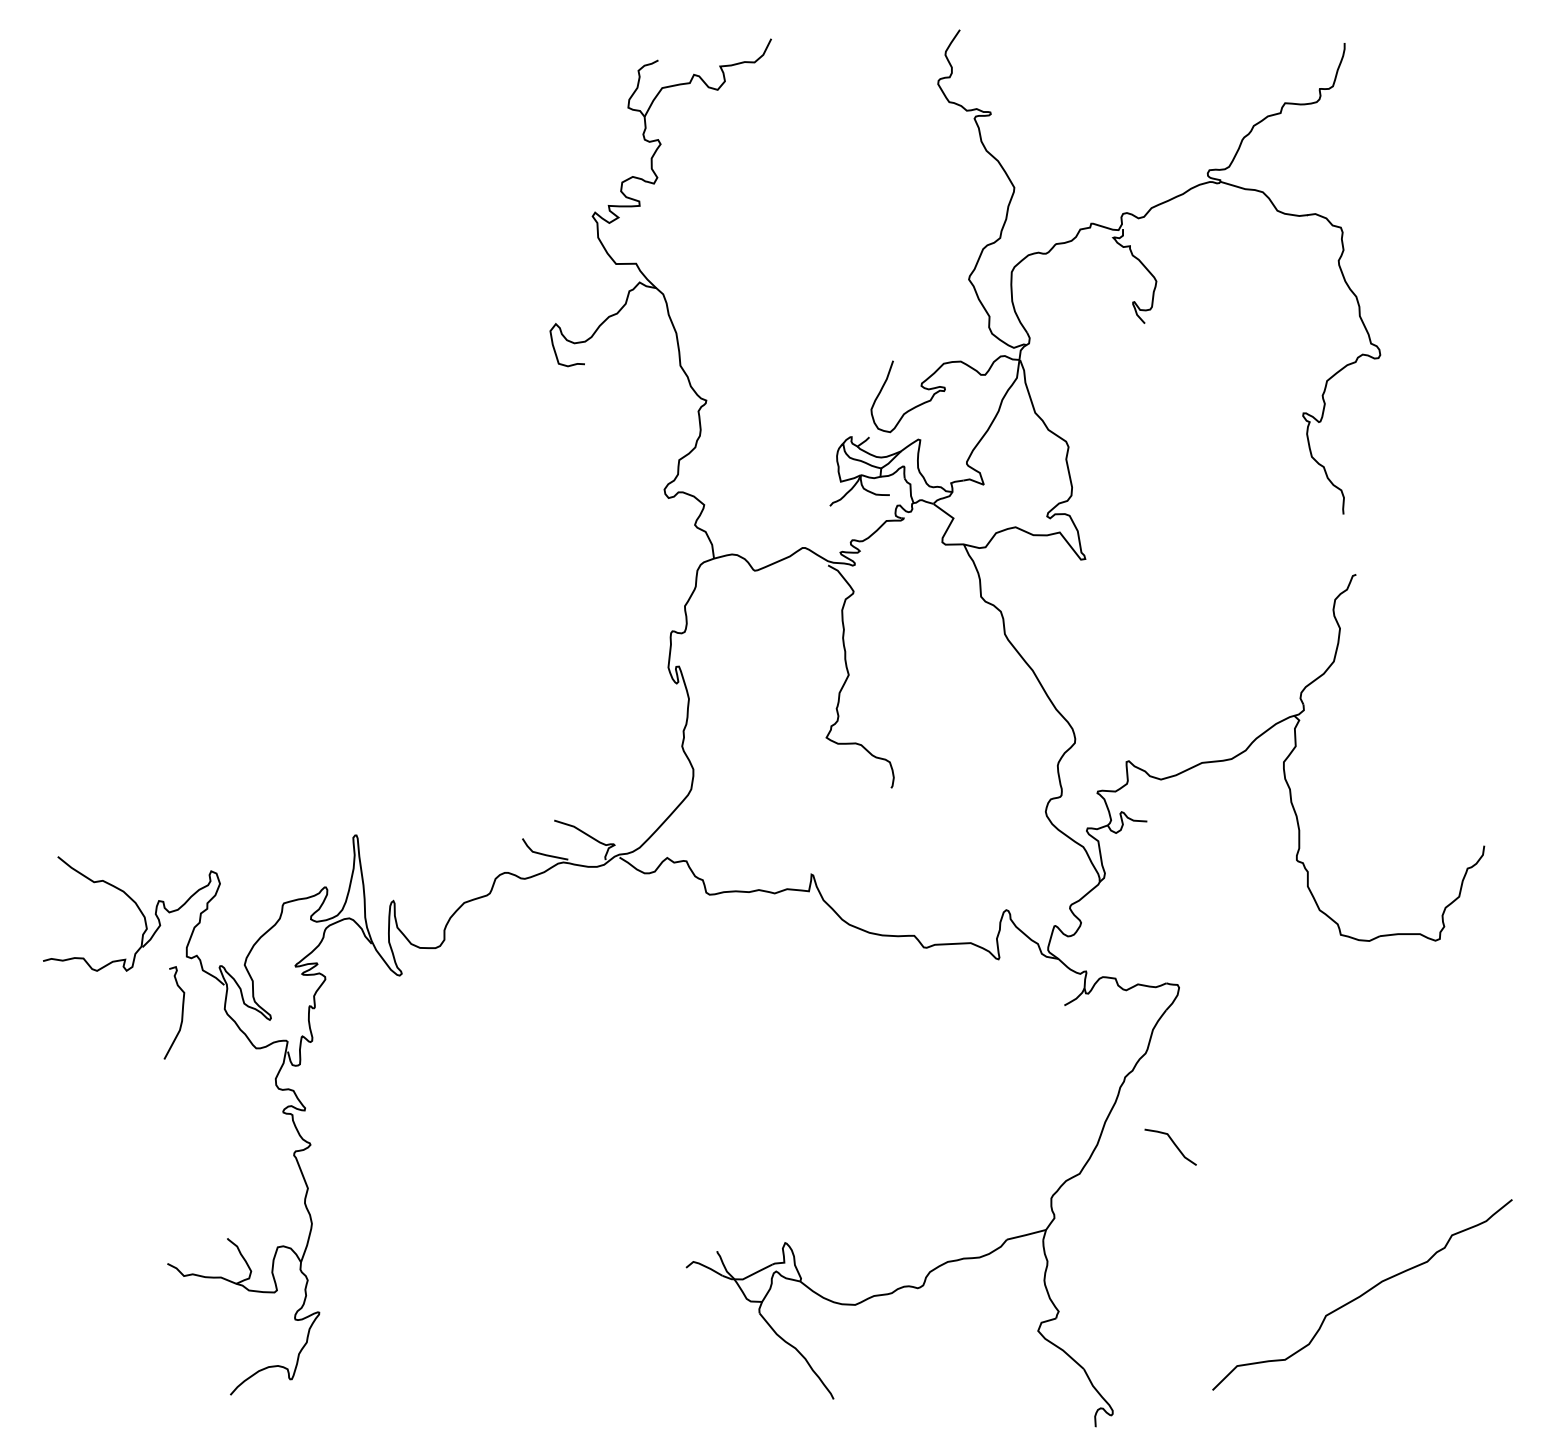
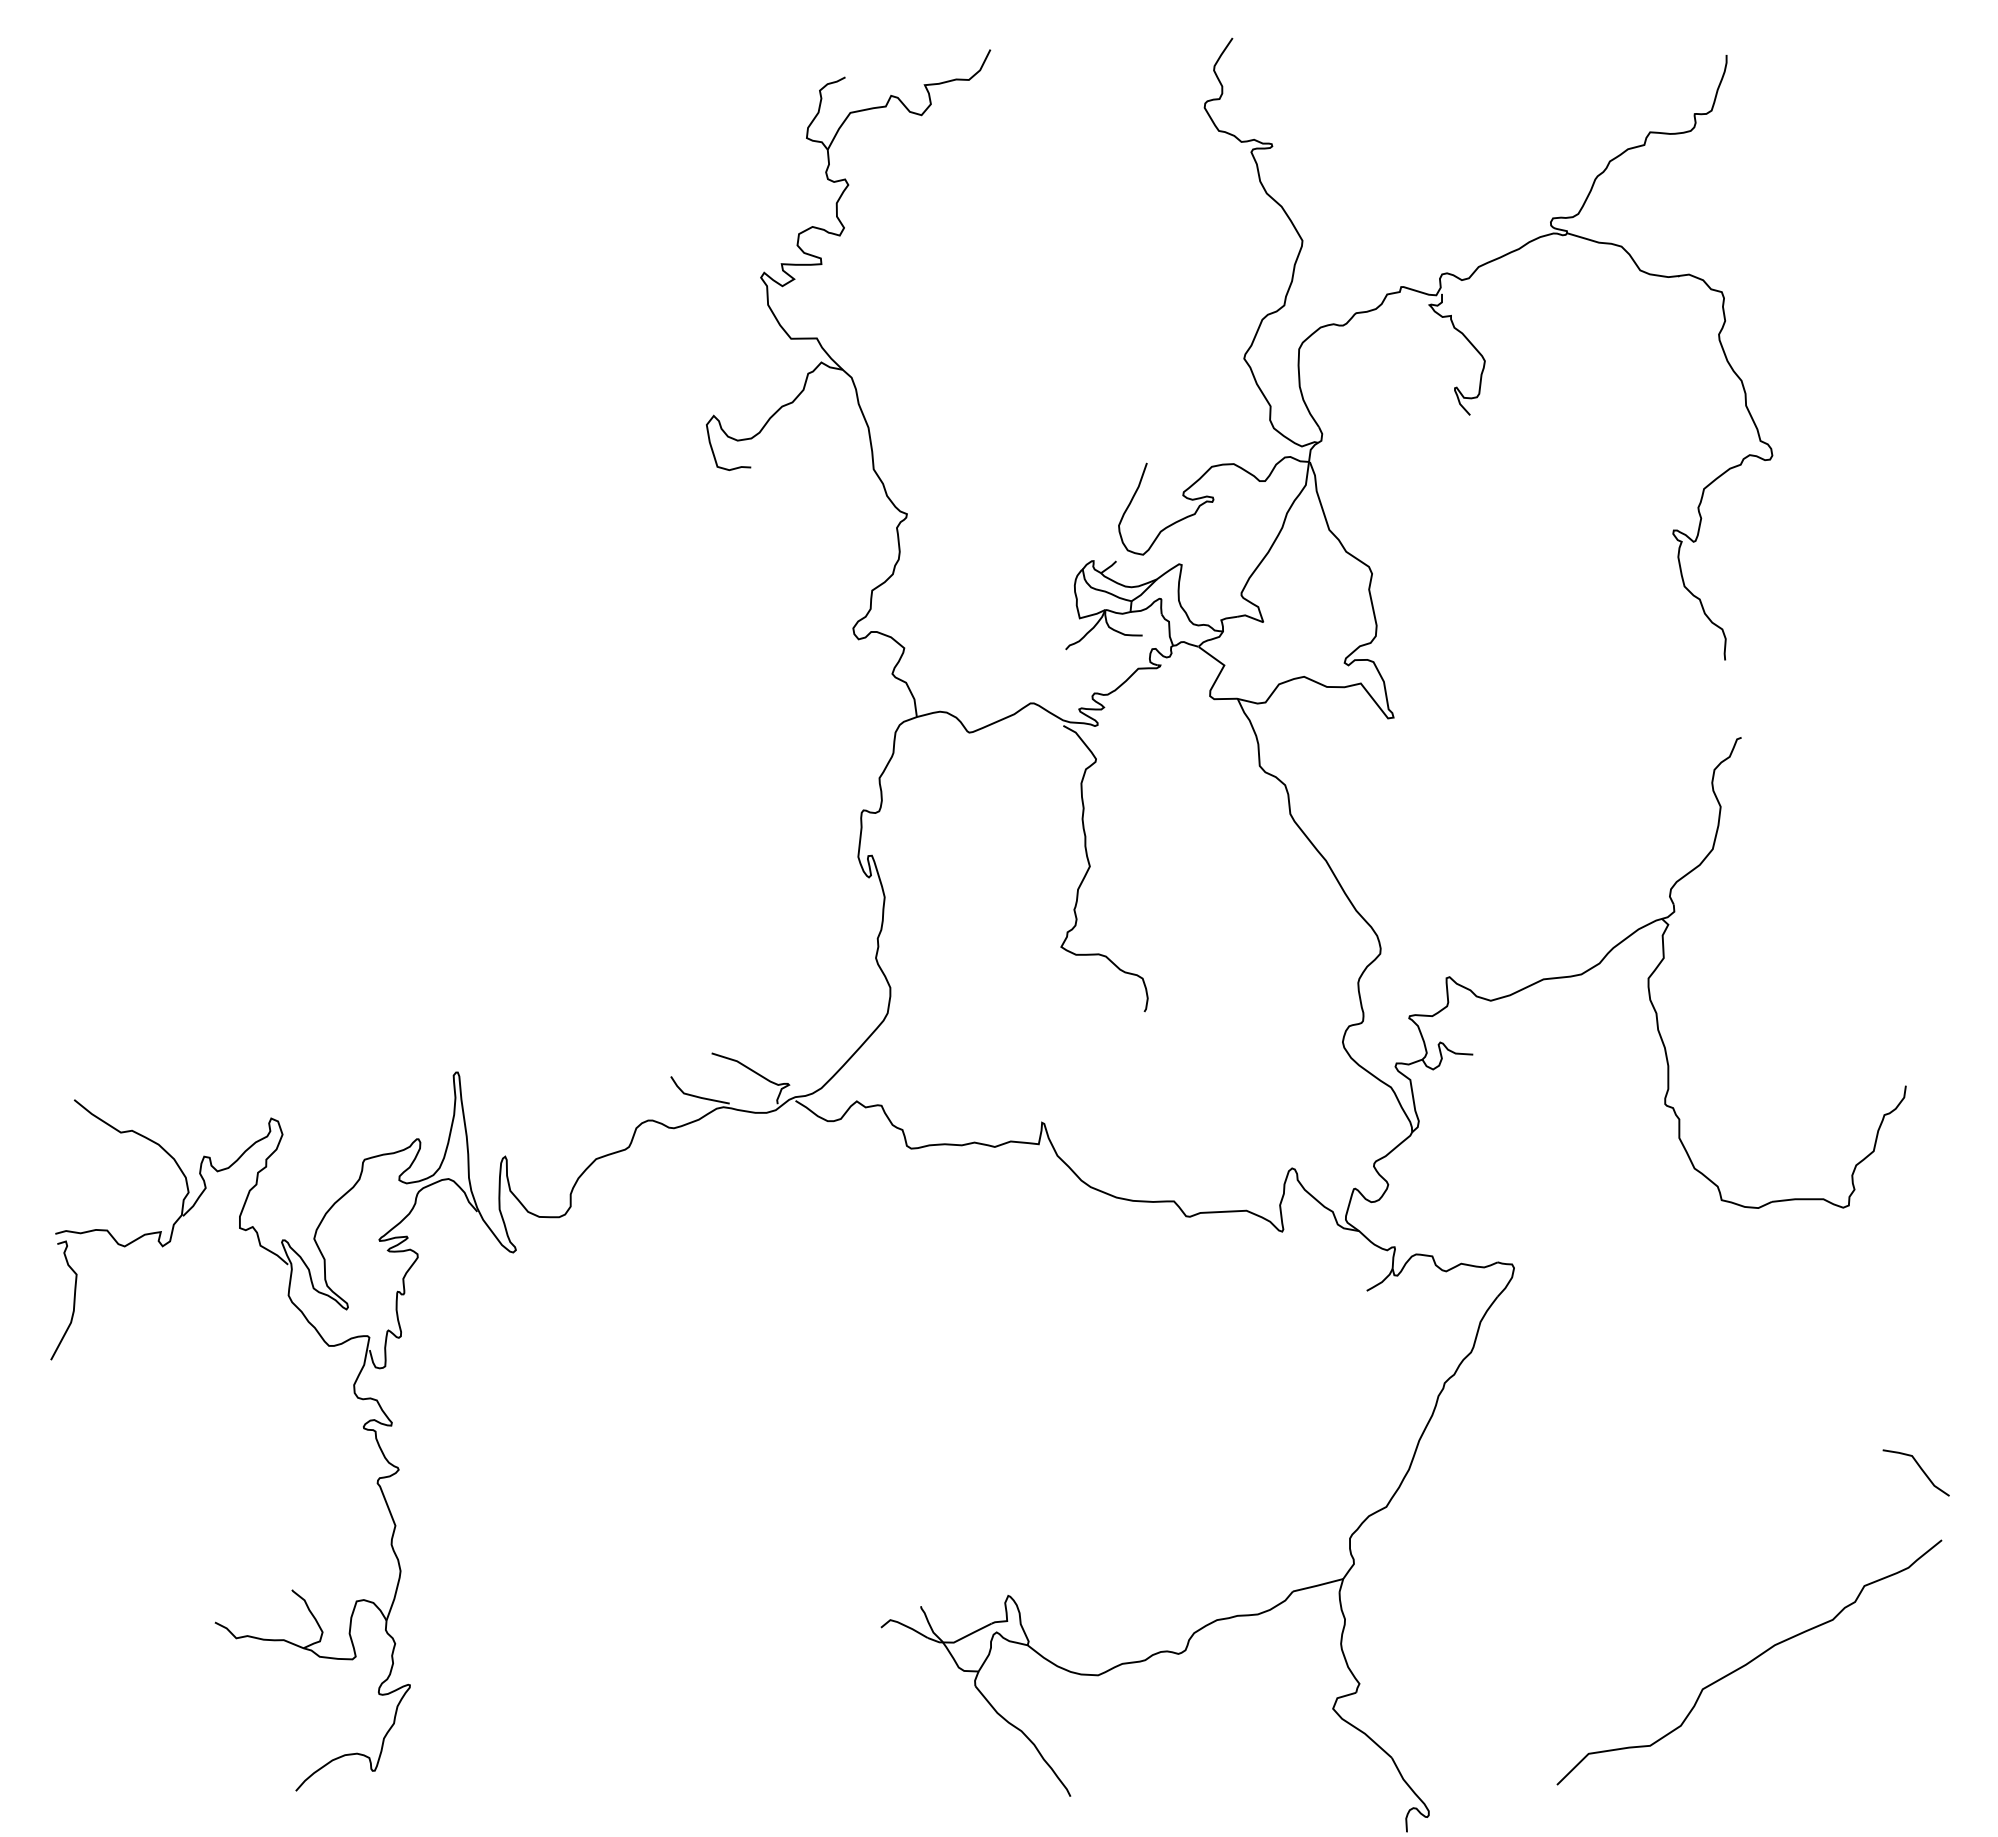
curve: (181, 1013) -> (73, 1300), moved
curve: (1174, 1144) -> (1920, 1469), moved

